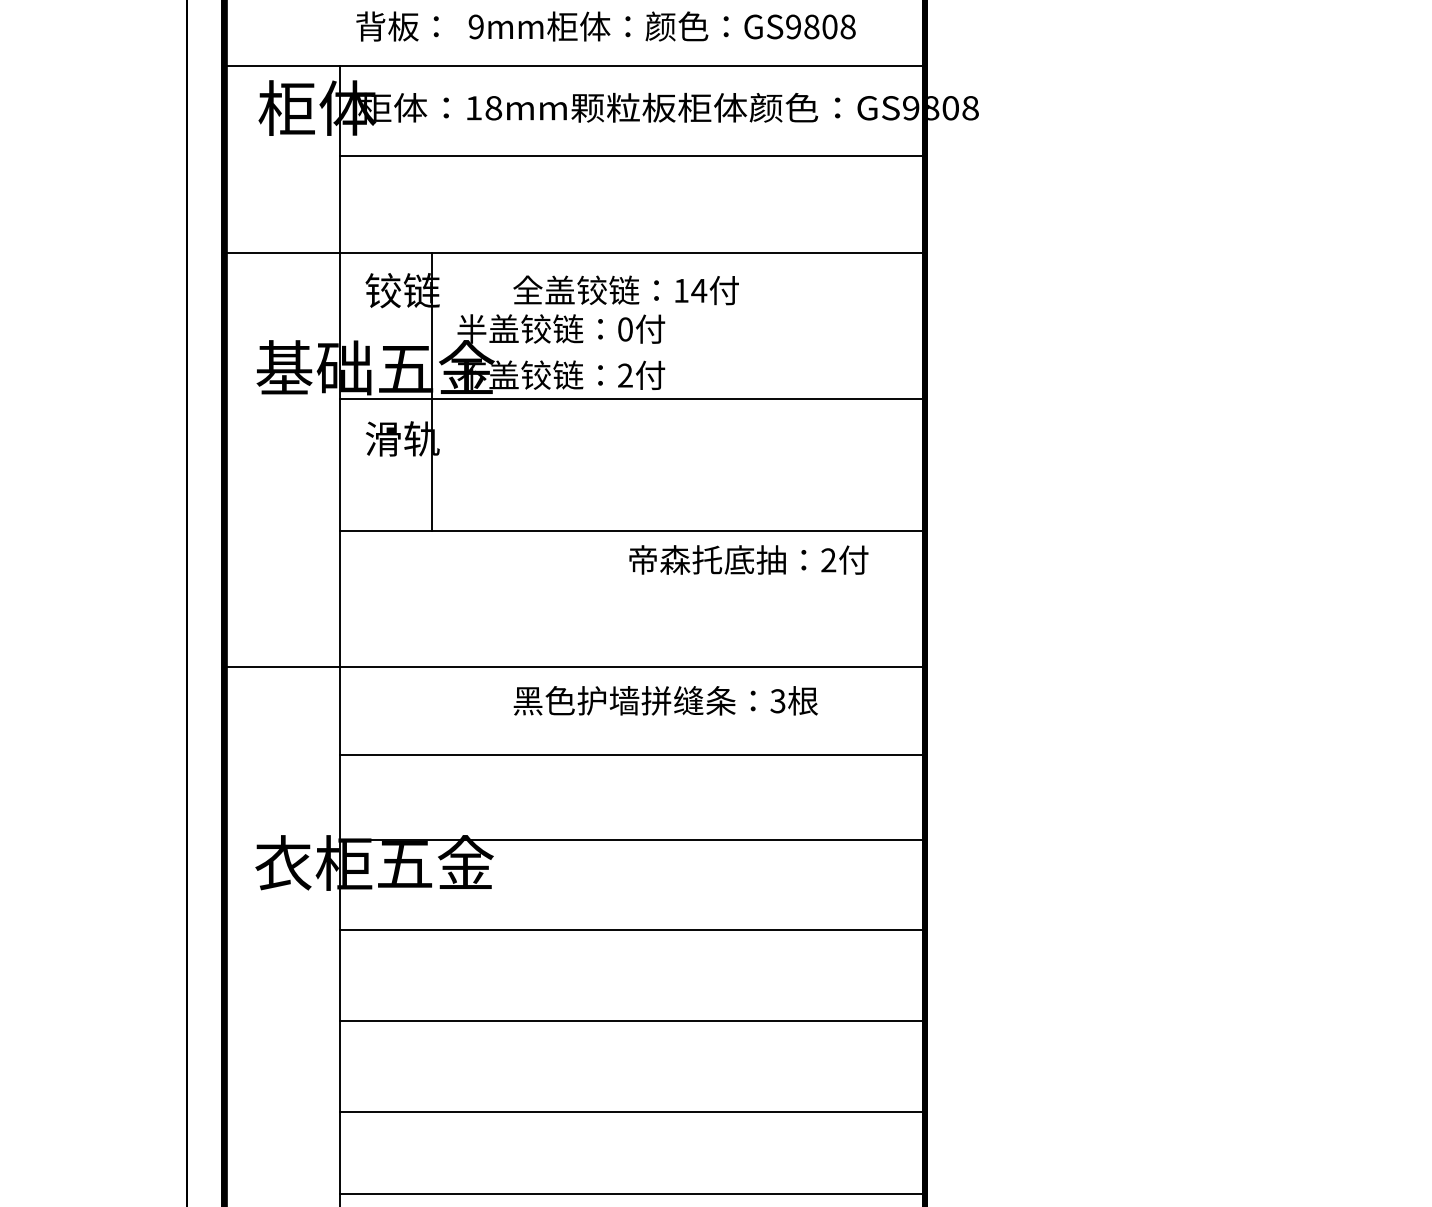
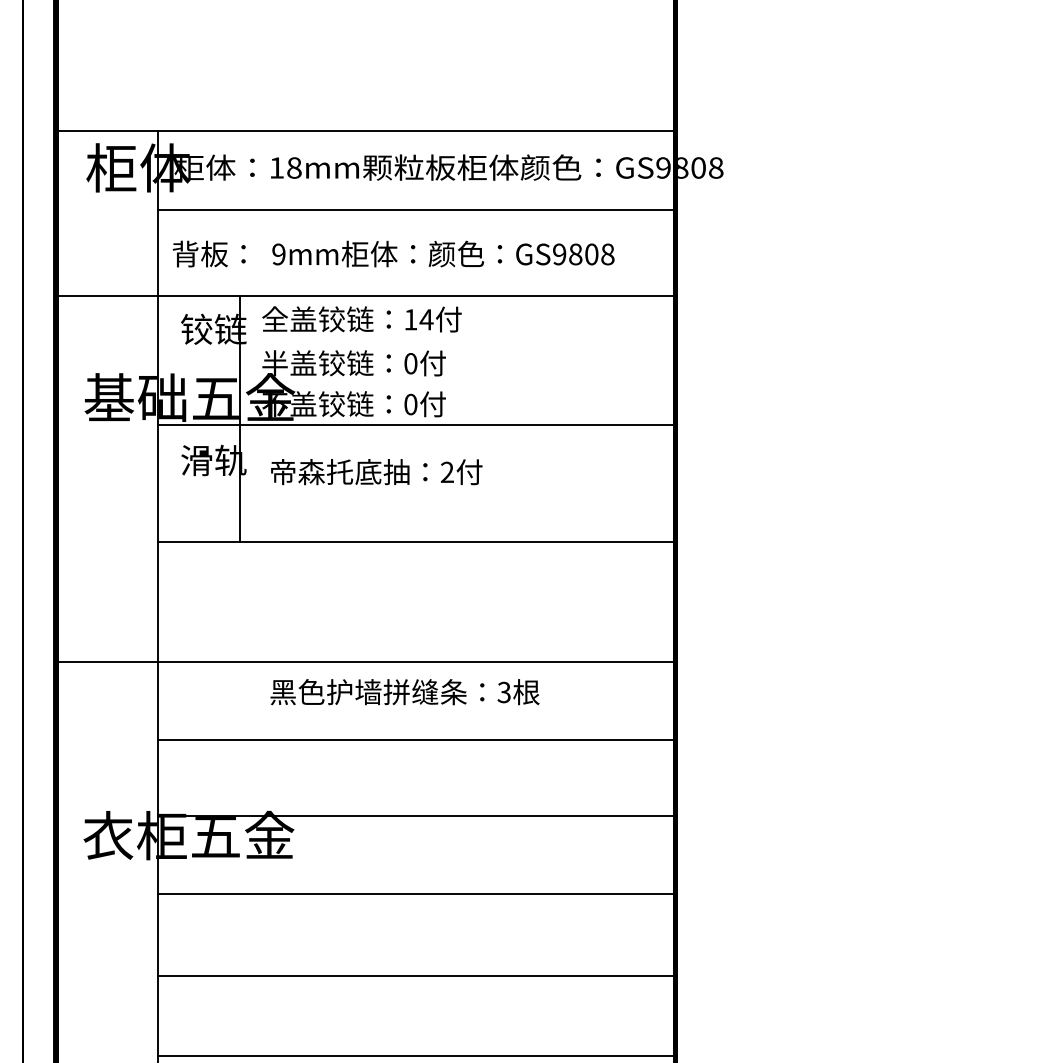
text: (605, 26) -> (393, 254), moved
text: (625, 290) -> (361, 319), moved
text: (625, 375) -> (410, 404), 2 -> 0
text: (748, 559) -> (376, 471), moved
text: (665, 700) -> (404, 691), moved

